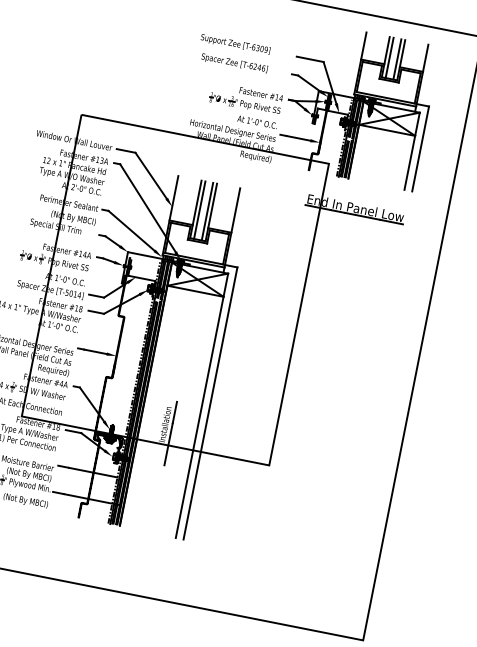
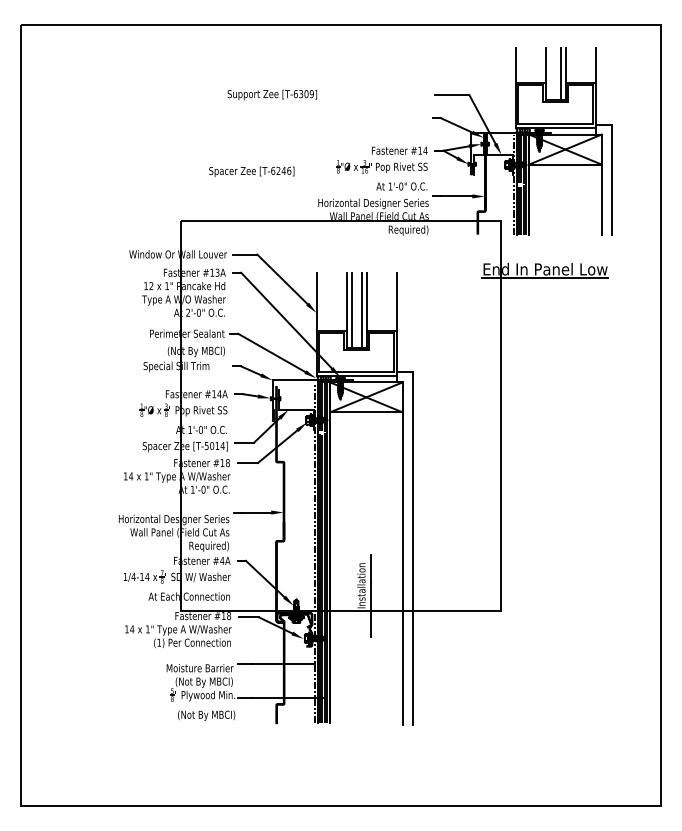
text: (235, 44) -> (272, 94), moved
line: (389, 57) -> (550, 73), removed
text: (234, 63) -> (251, 171), moved

